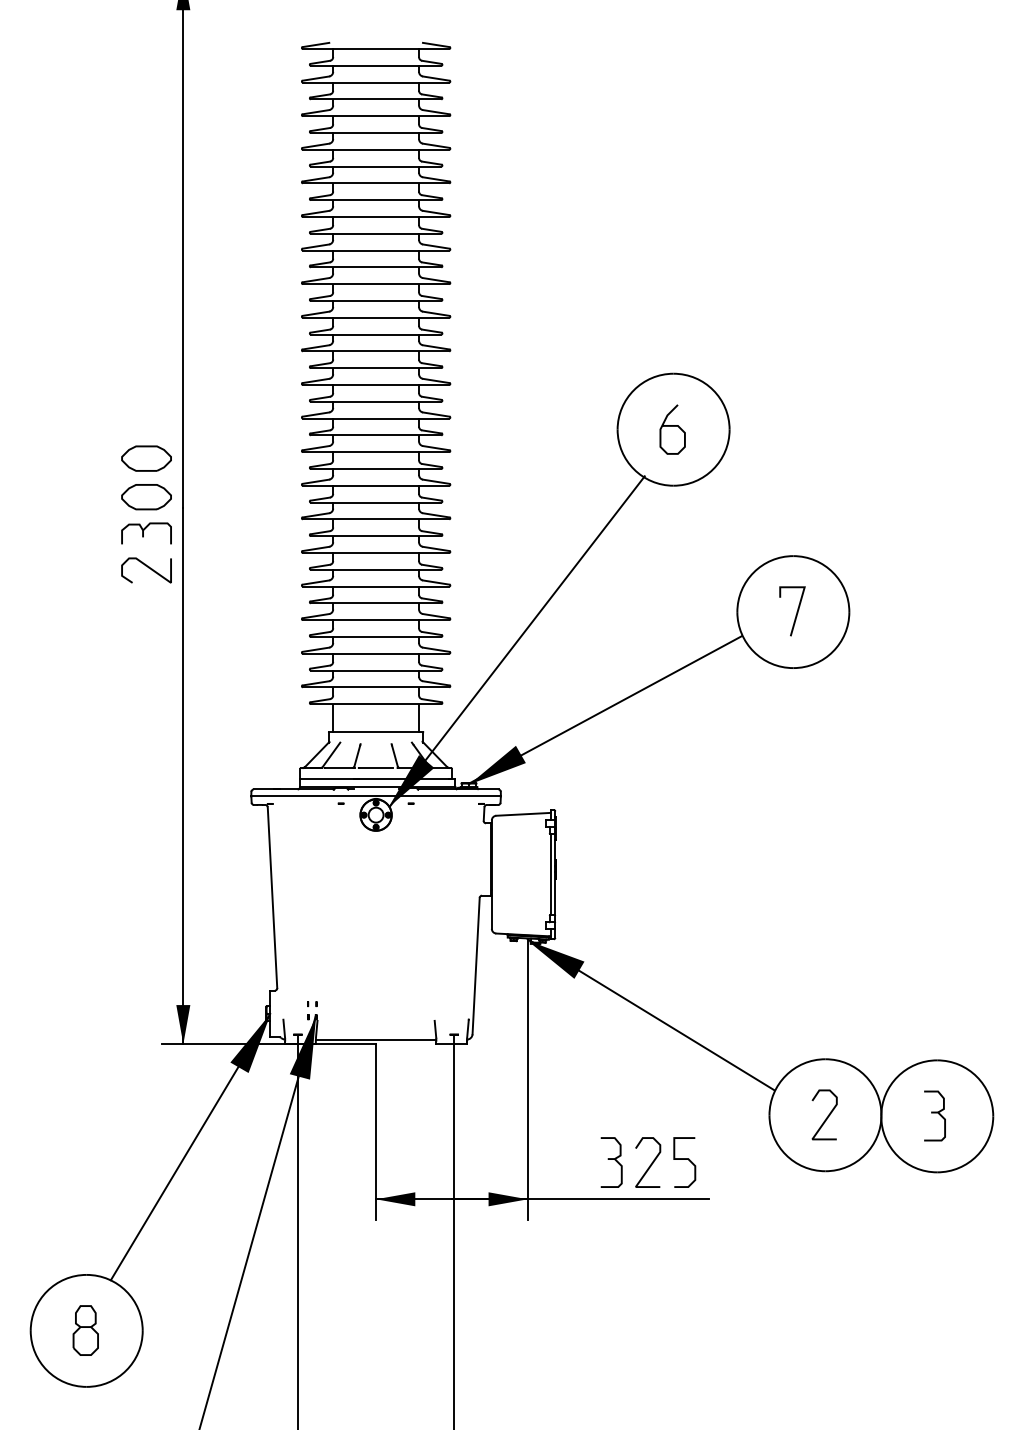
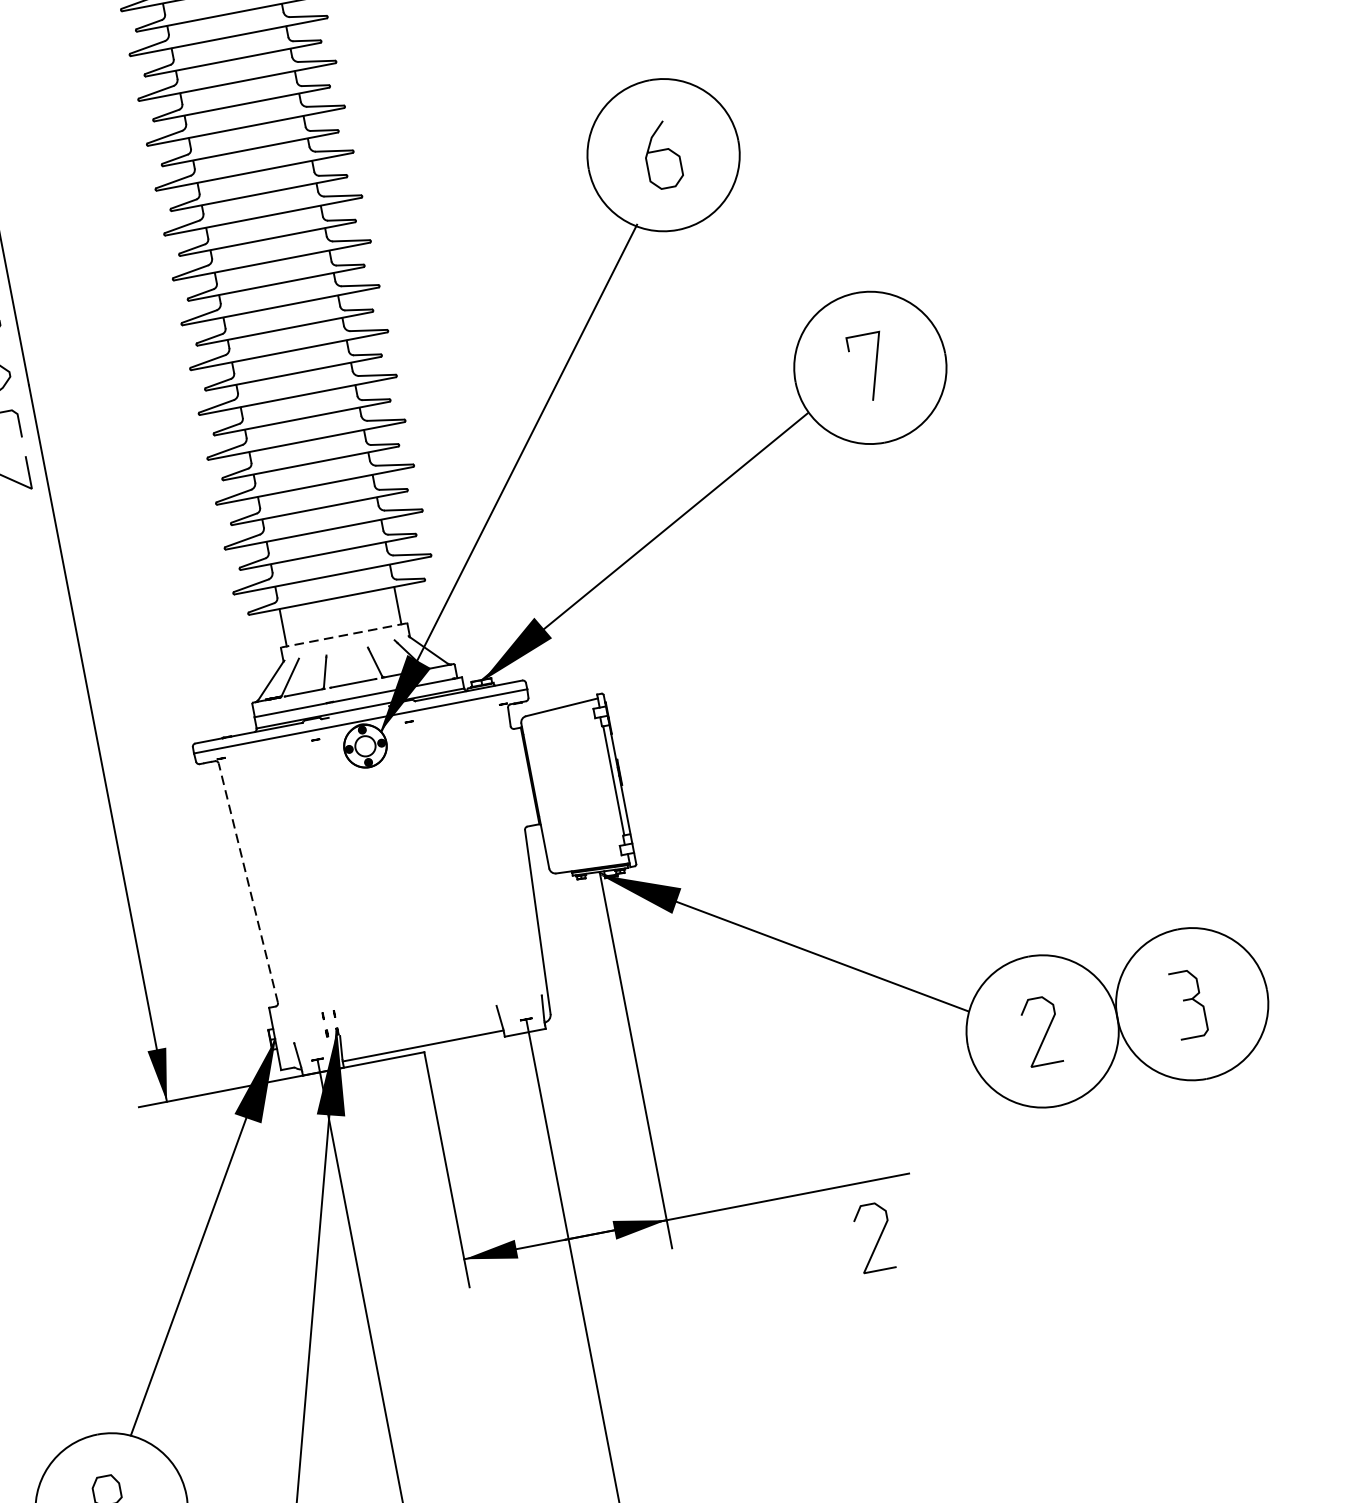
line: (376, 732) -> (344, 635), solid -> dashed
line: (272, 897) -> (248, 882), solid -> dashed
curve: (684, 1159) -> (865, 1126), removed
part: (611, 1162) -> (769, 1149), removed
curve: (650, 1164) -> (877, 1239), moved

